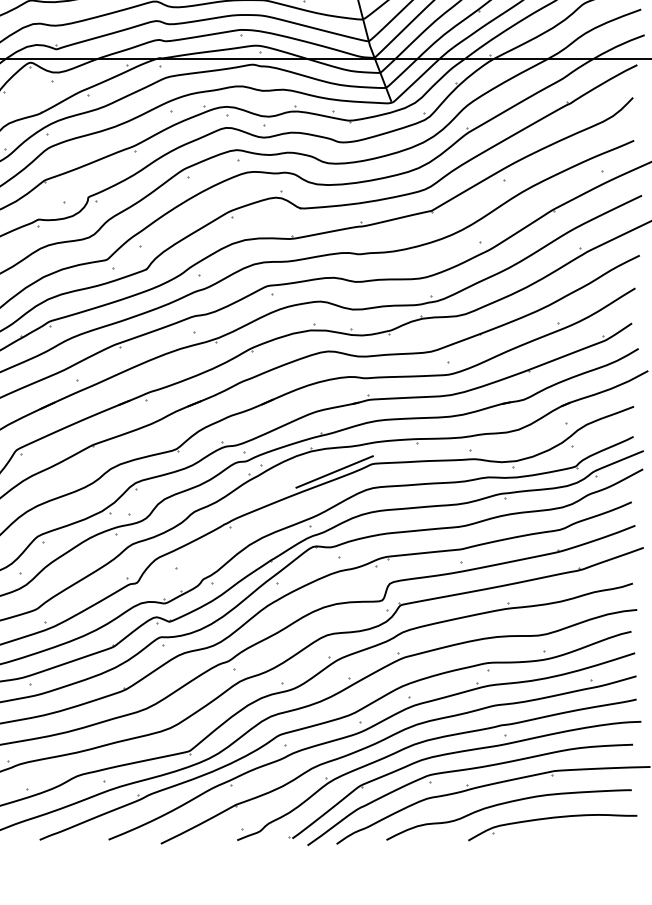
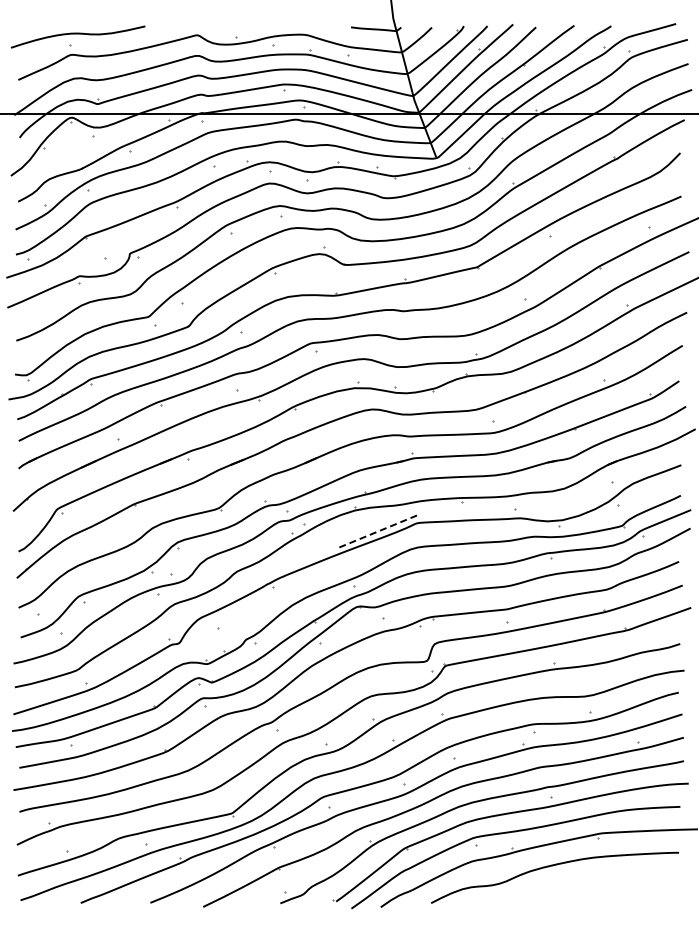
line: (334, 472) -> (378, 531), solid -> dashed
part: (548, 819) -> (594, 882), removed

